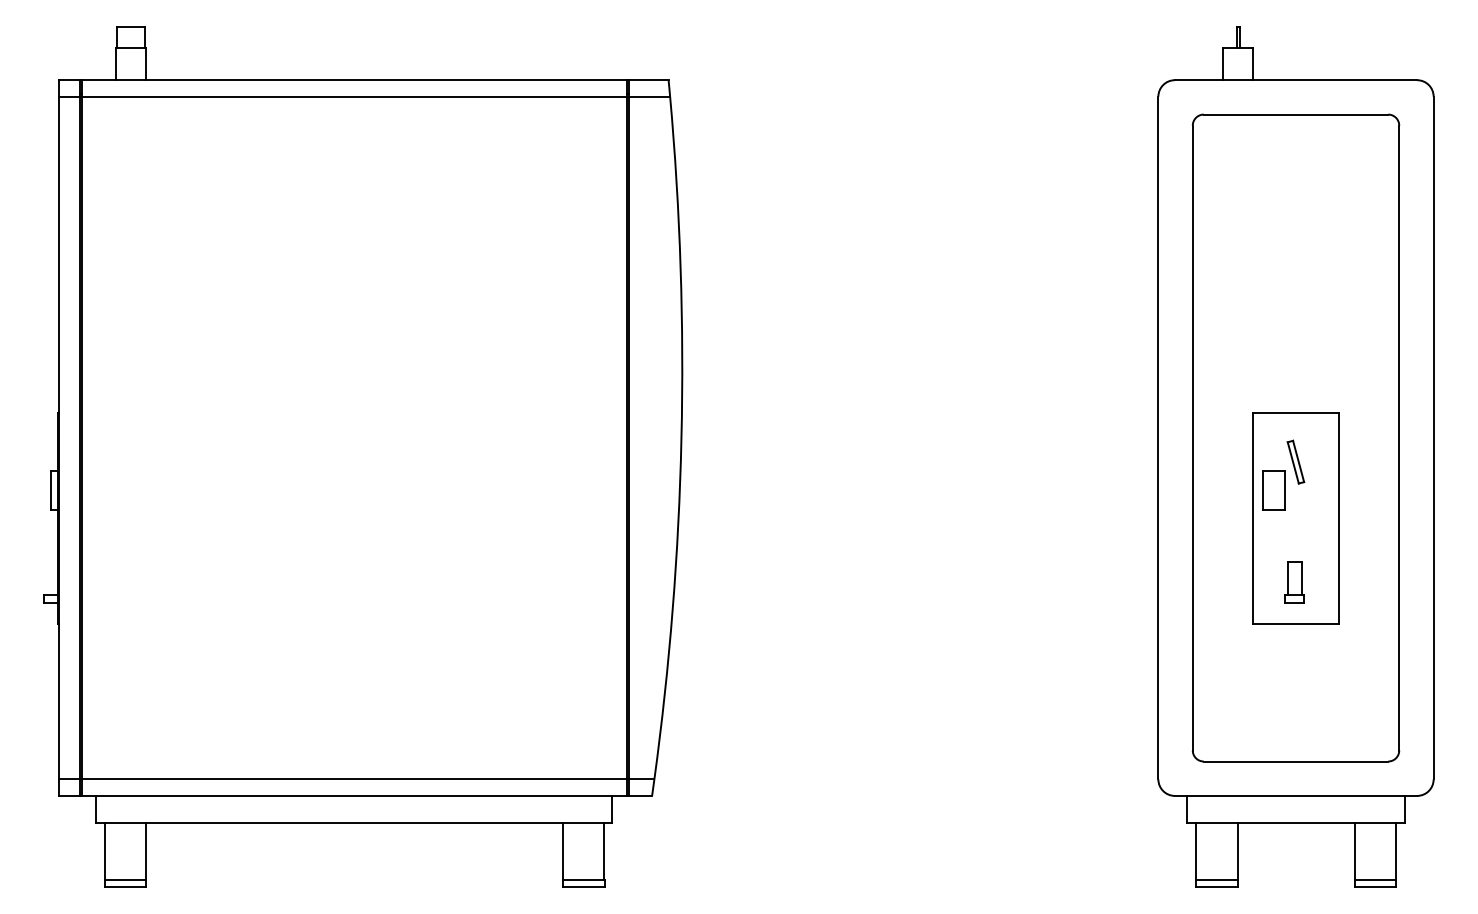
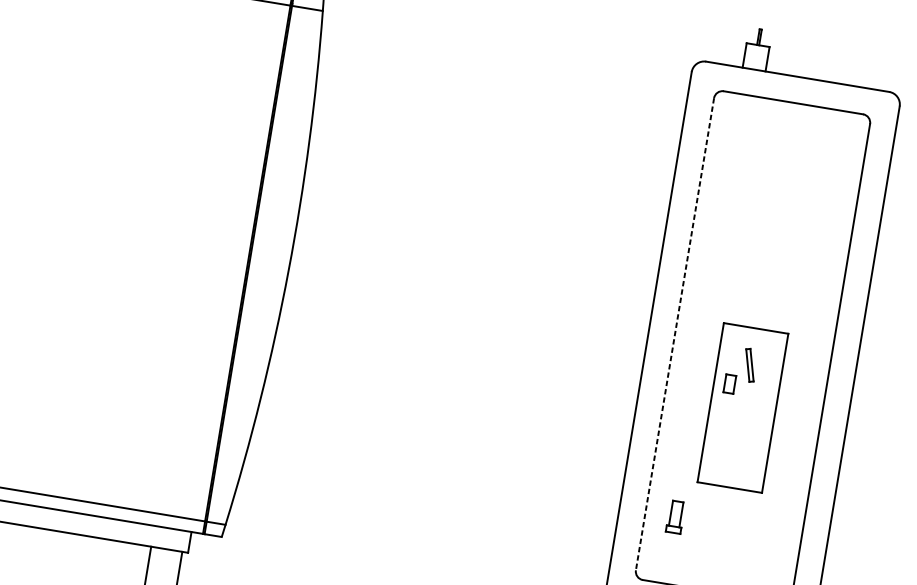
line: (1192, 438) -> (674, 334), solid -> dashed
part: (1273, 490) -> (729, 383), size x0.6
part: (1294, 582) -> (675, 517), moved

